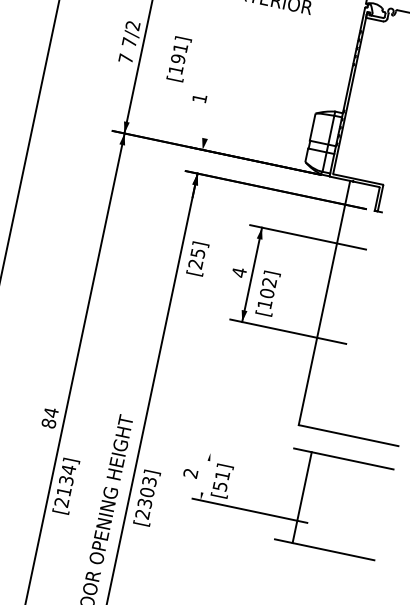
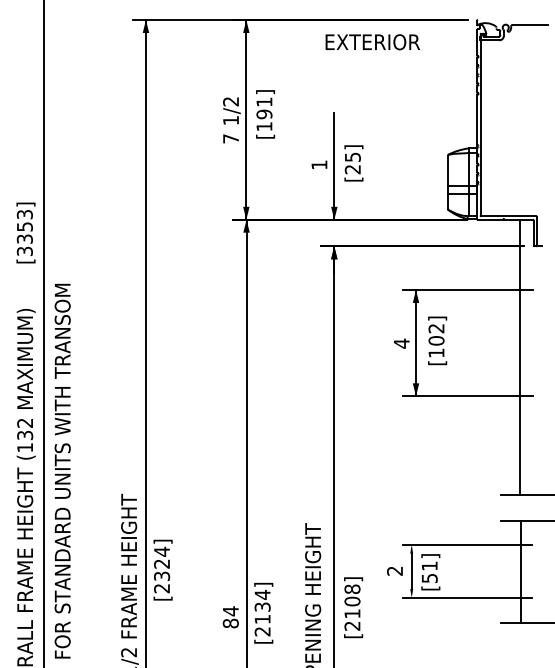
text: (128, 42) -> (230, 120), 7/2 -> 1/2
text: (179, 59) -> (265, 114), moved
line: (212, 102) -> (334, 166), added
text: (197, 259) -> (353, 163), moved
text: (268, 293) -> (437, 340), moved
line: (324, 302) -> (520, 356), moved
text: (49, 418) -> (230, 617), moved
line: (259, 463) -> (466, 544), added
line: (205, 476) -> (411, 571), added
text: (147, 492) -> (352, 601), [2303] -> [2108]

